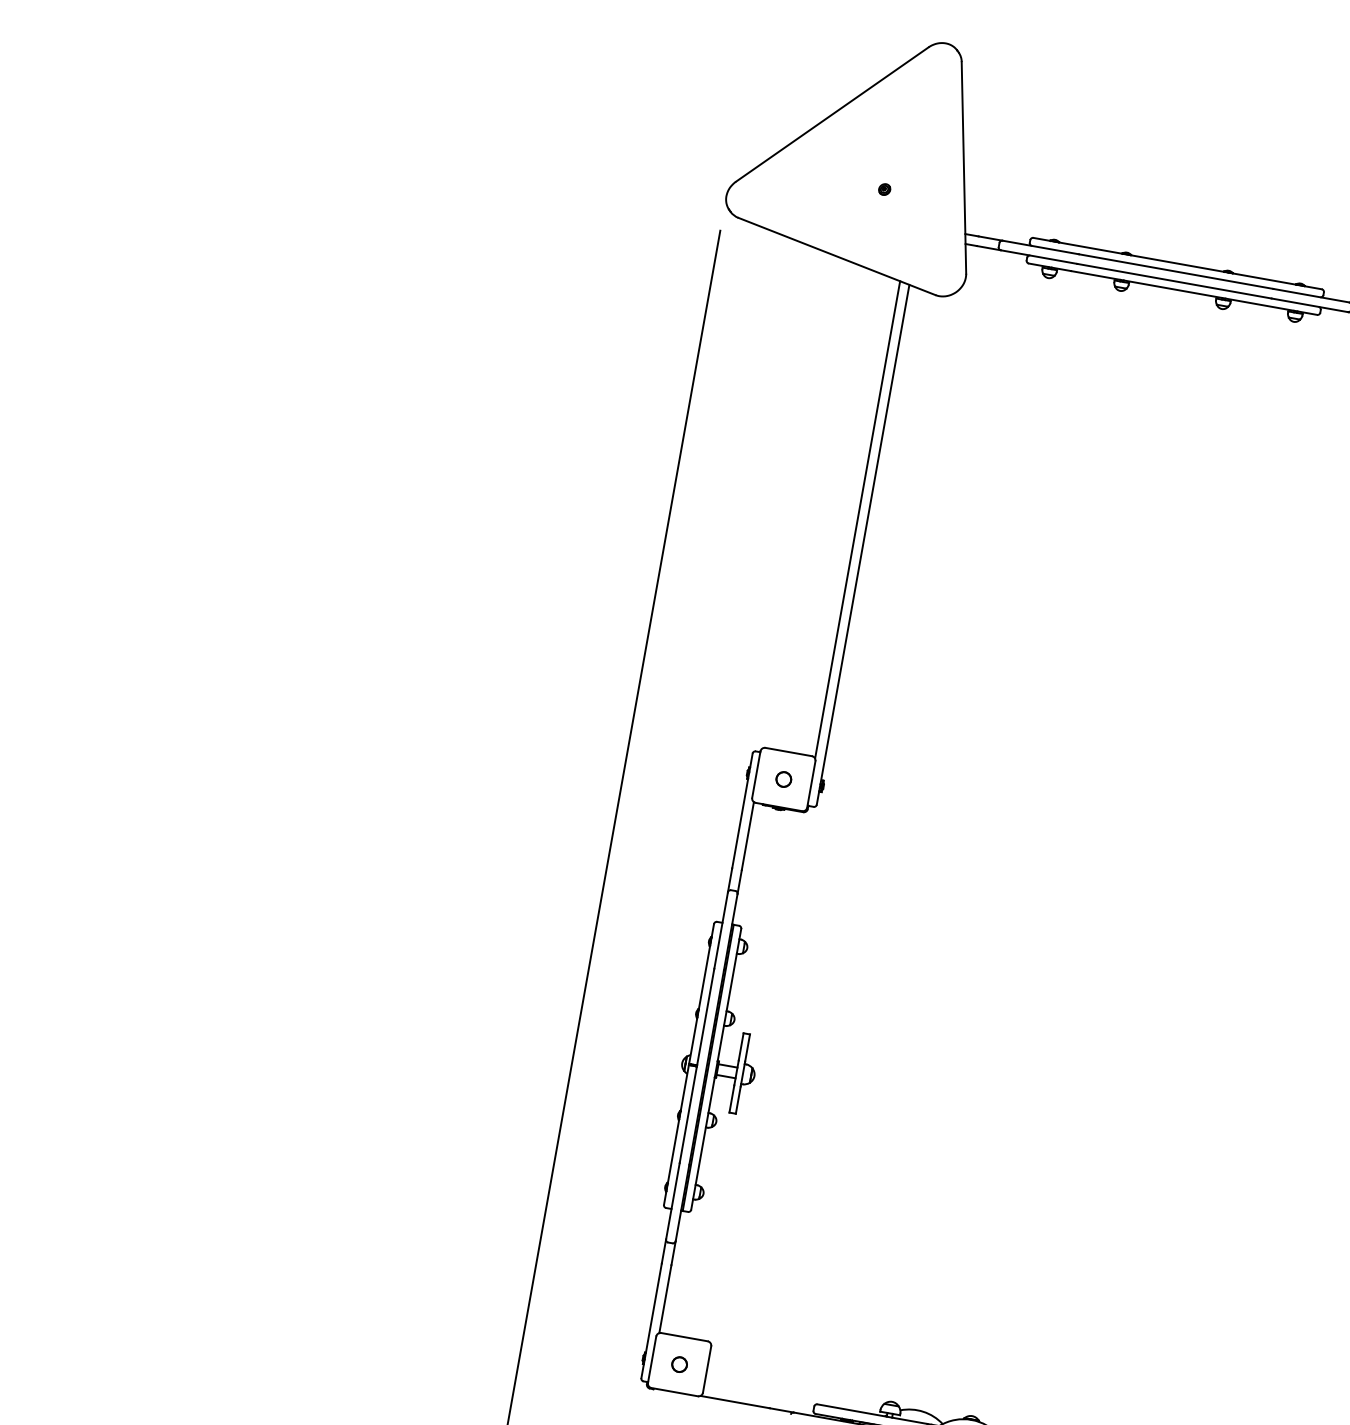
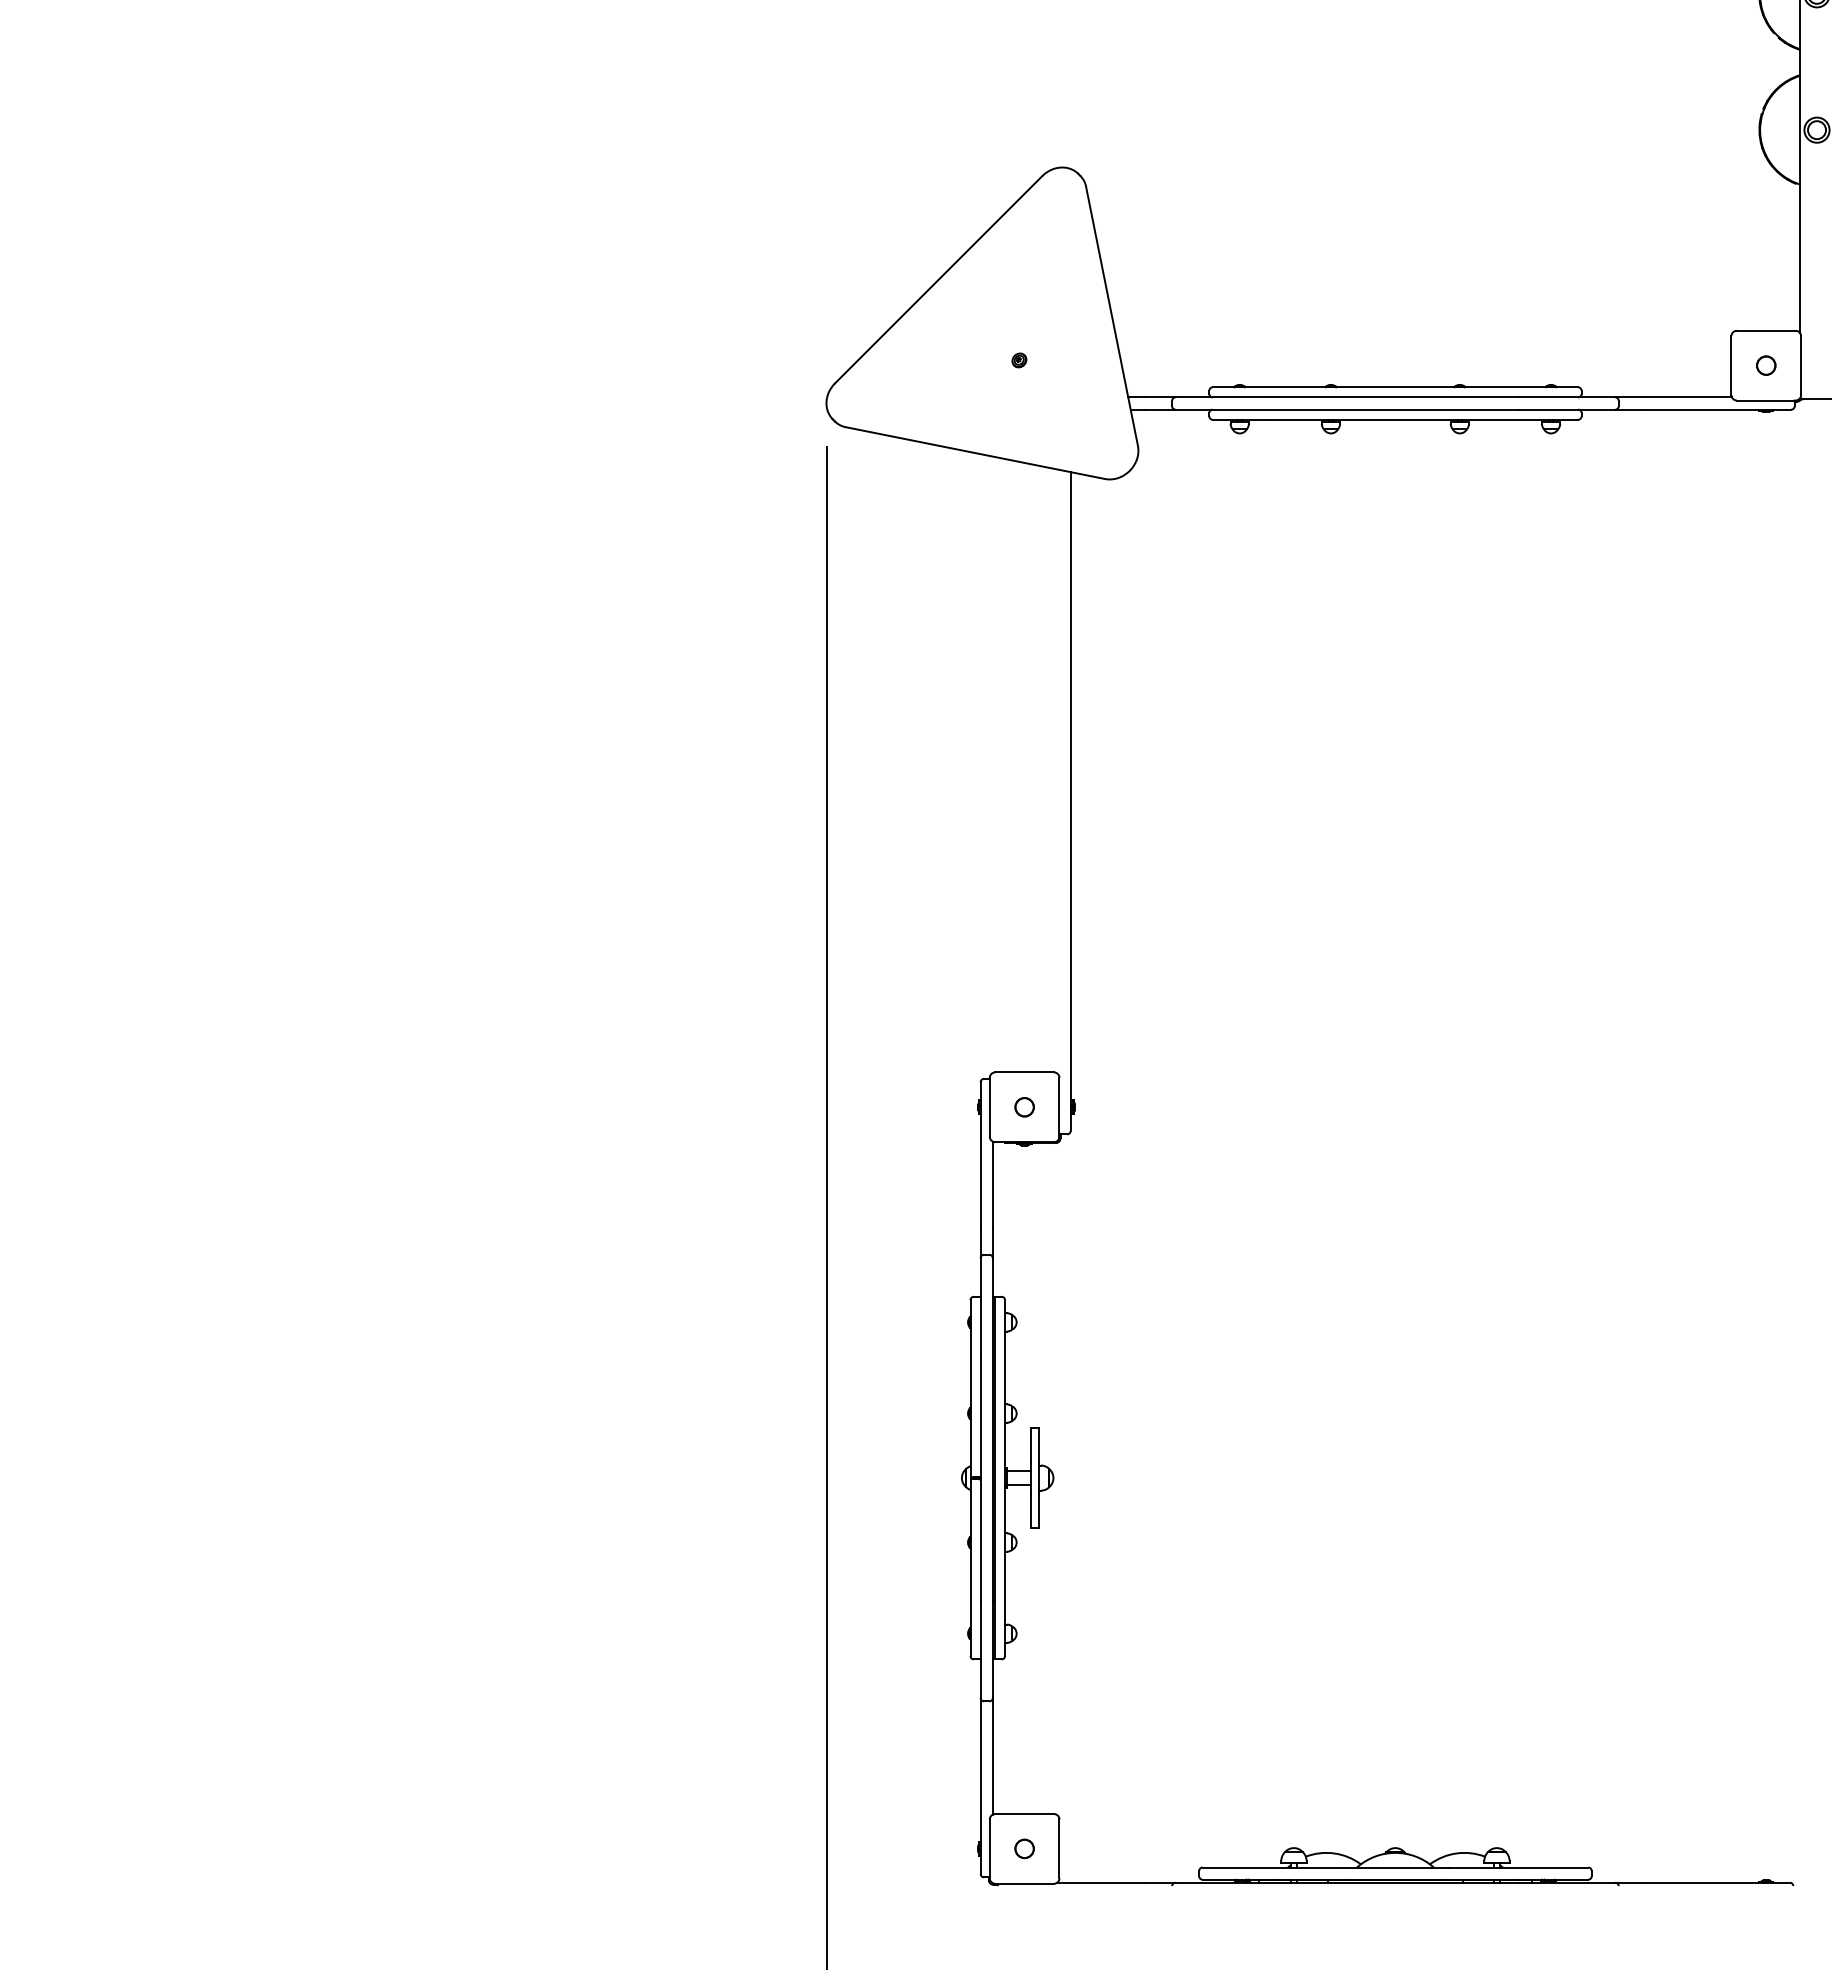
line: (857, 519) -> (1058, 771), removed

